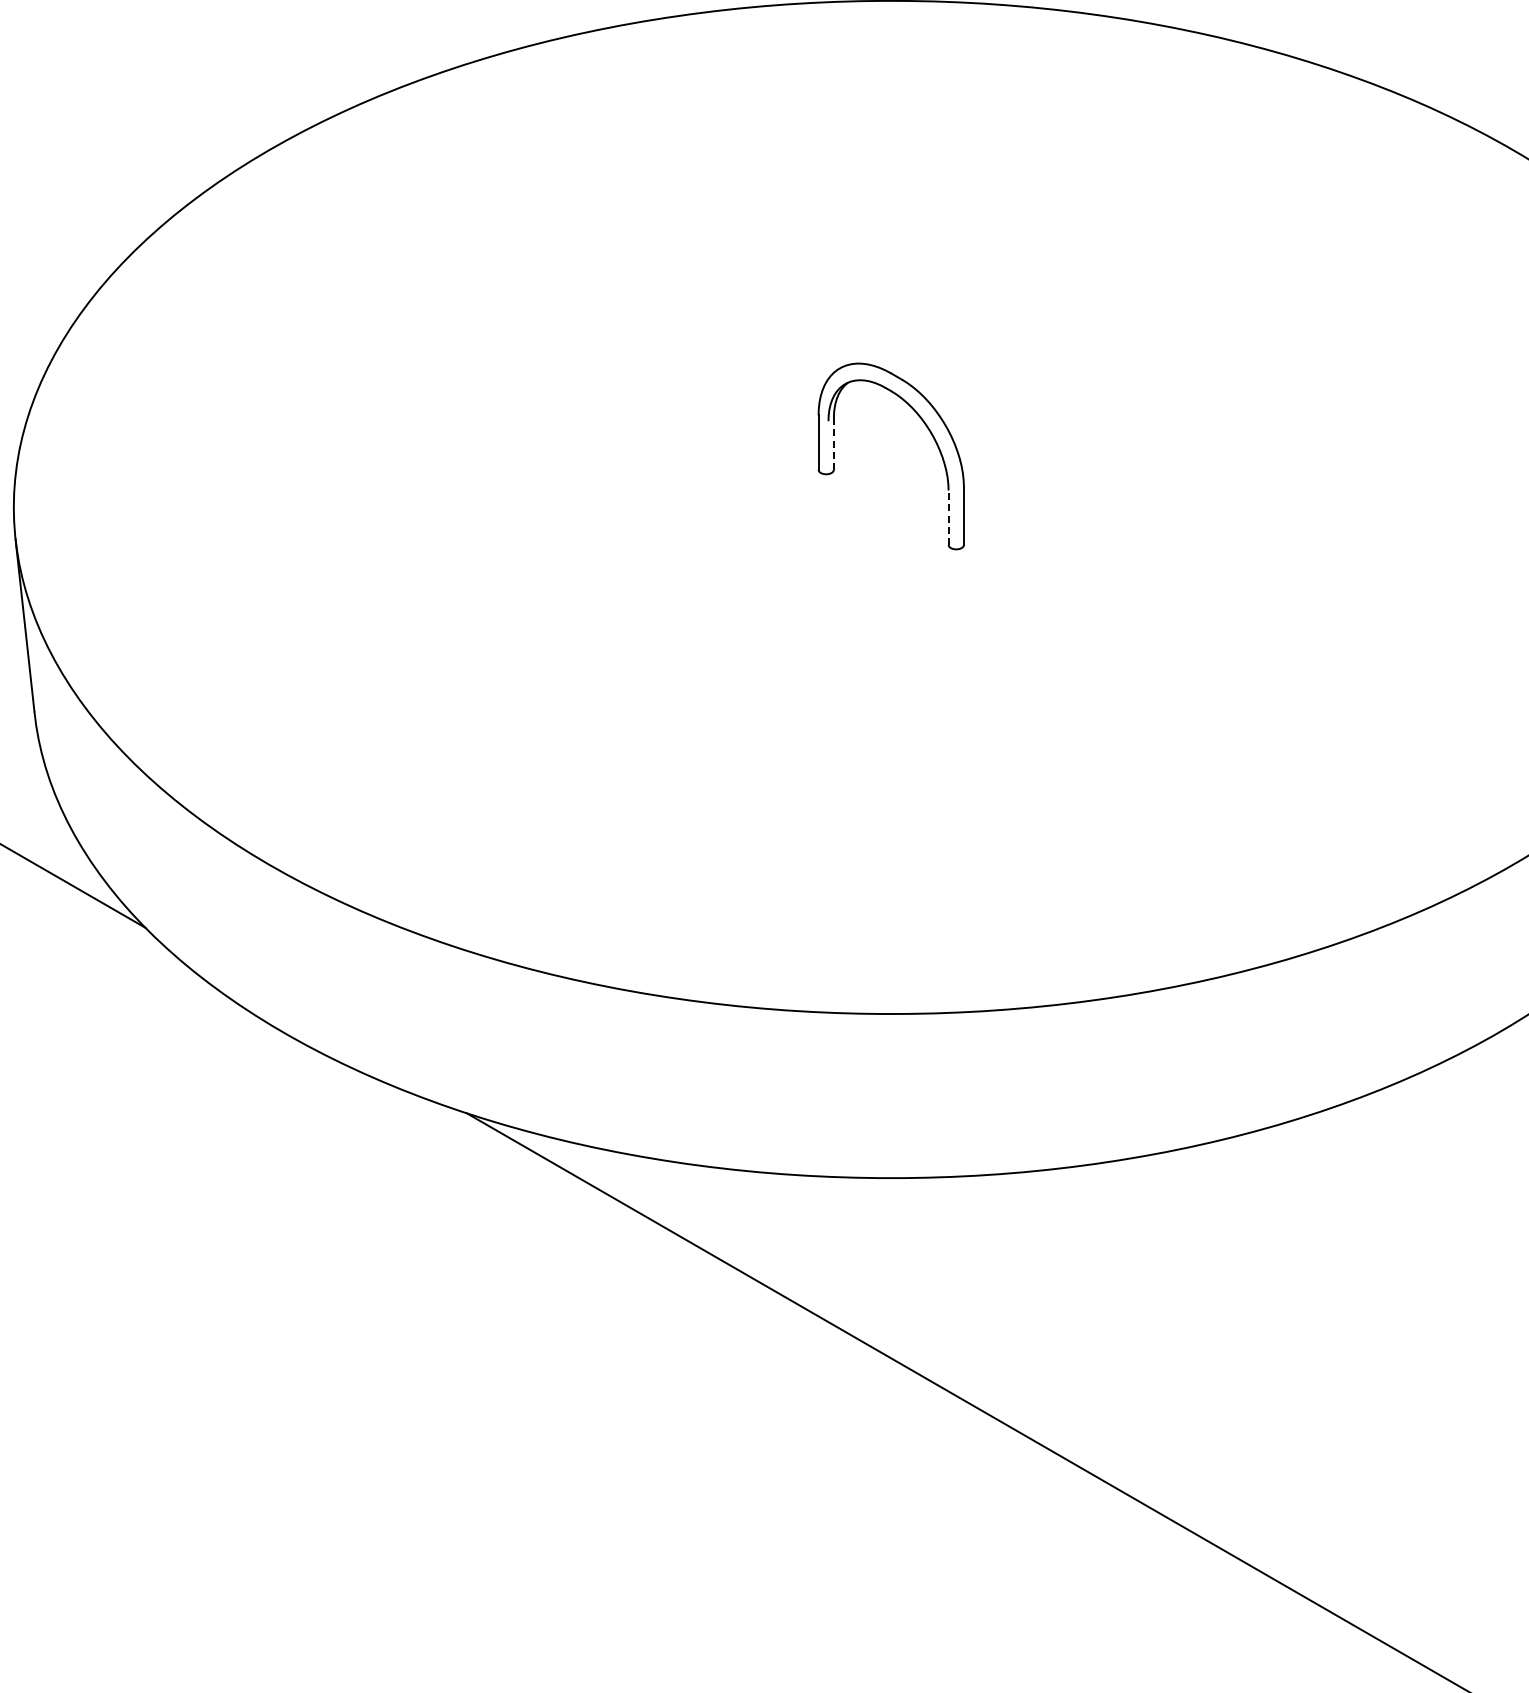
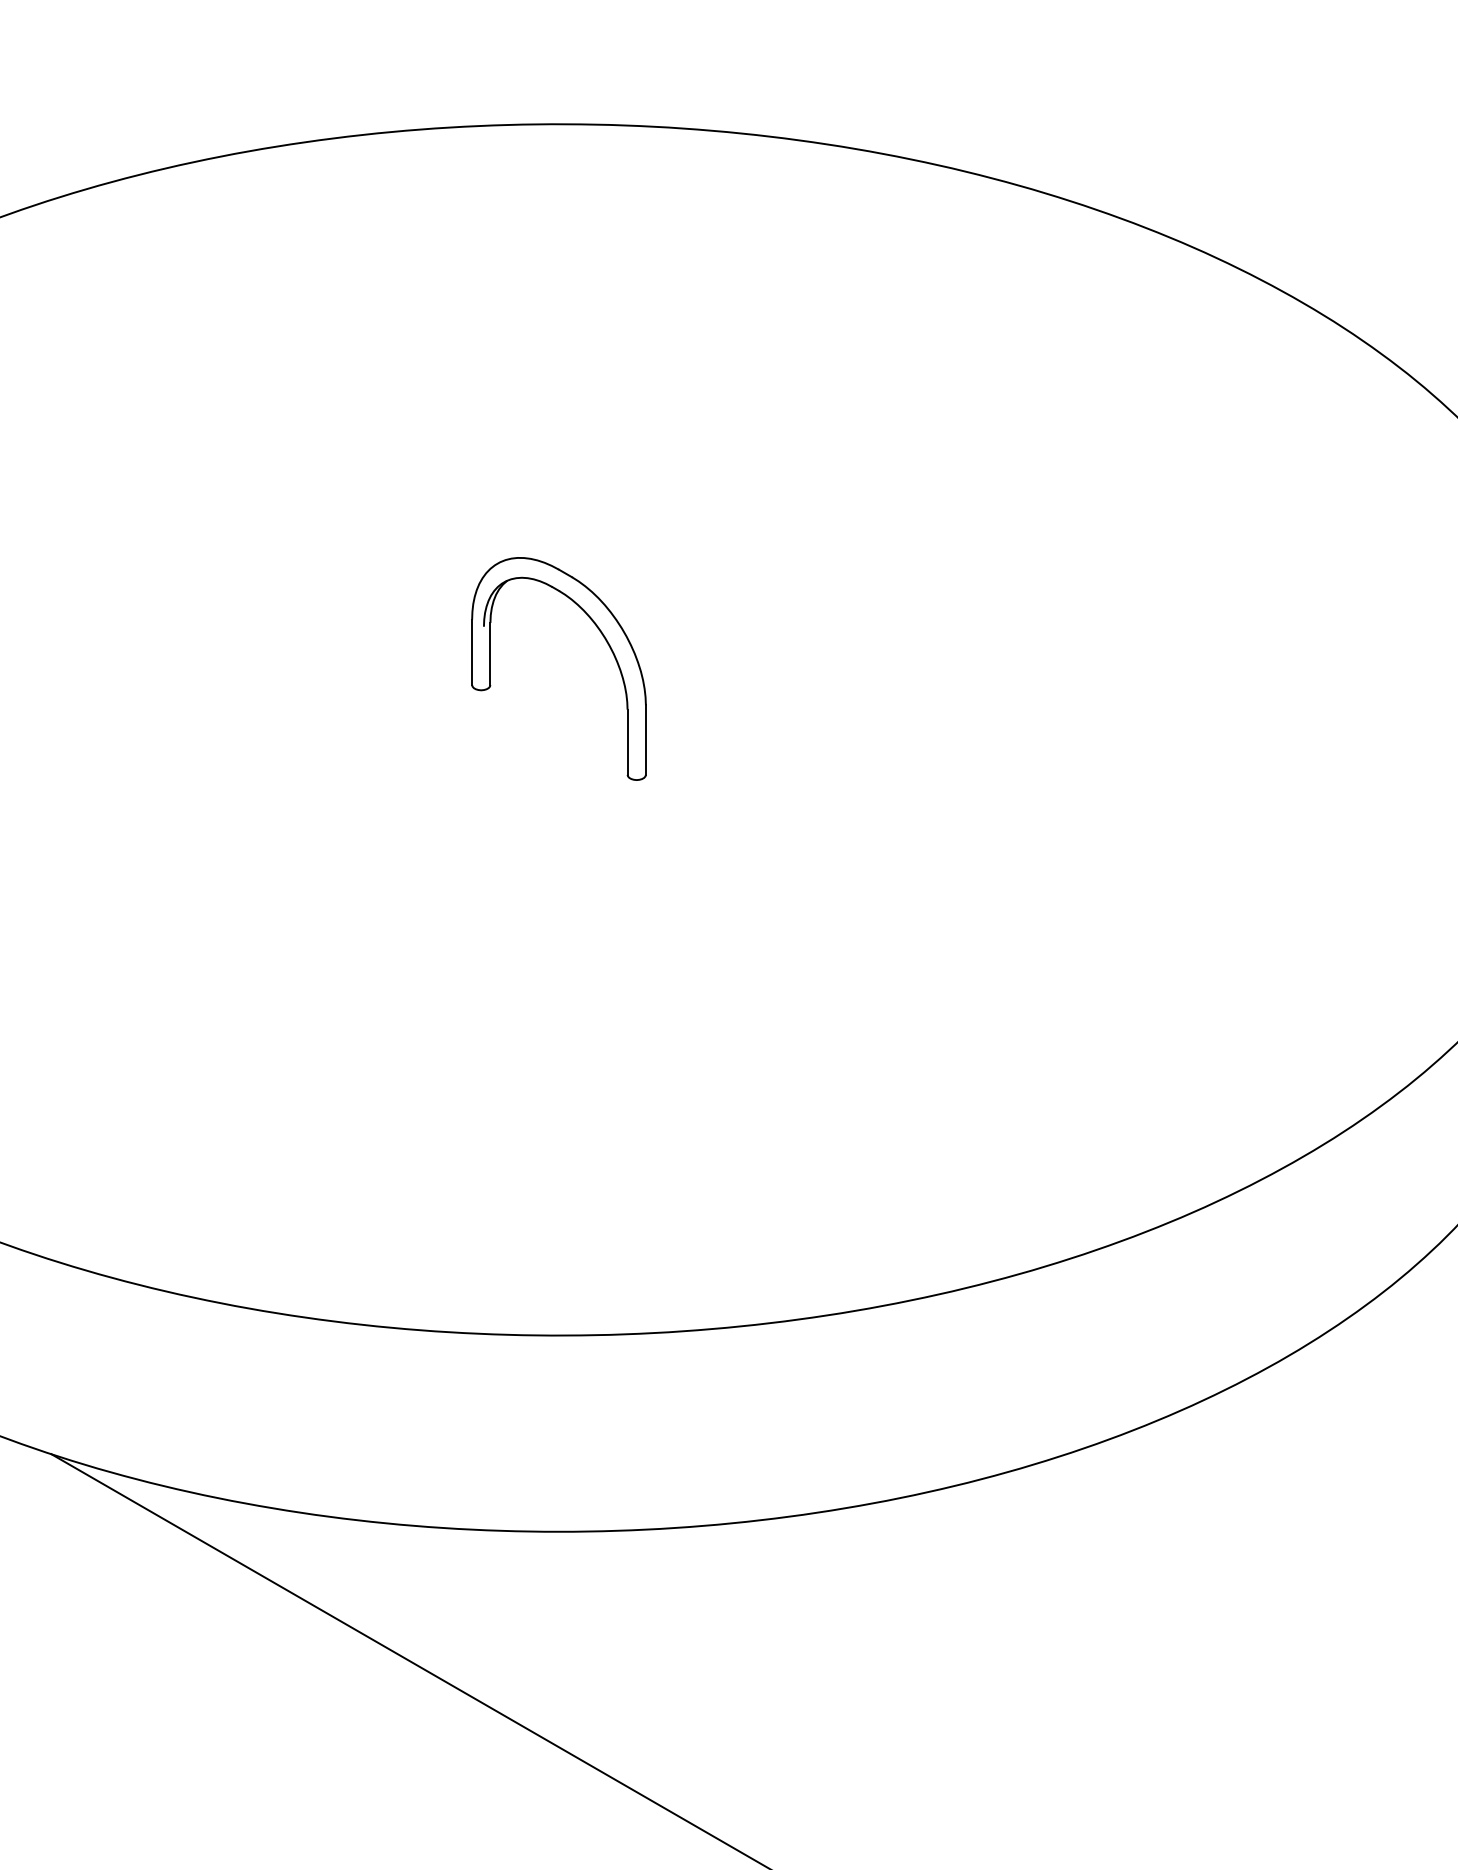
line: (833, 443) -> (489, 653), dashed -> solid
line: (948, 517) -> (627, 741), dashed -> solid

